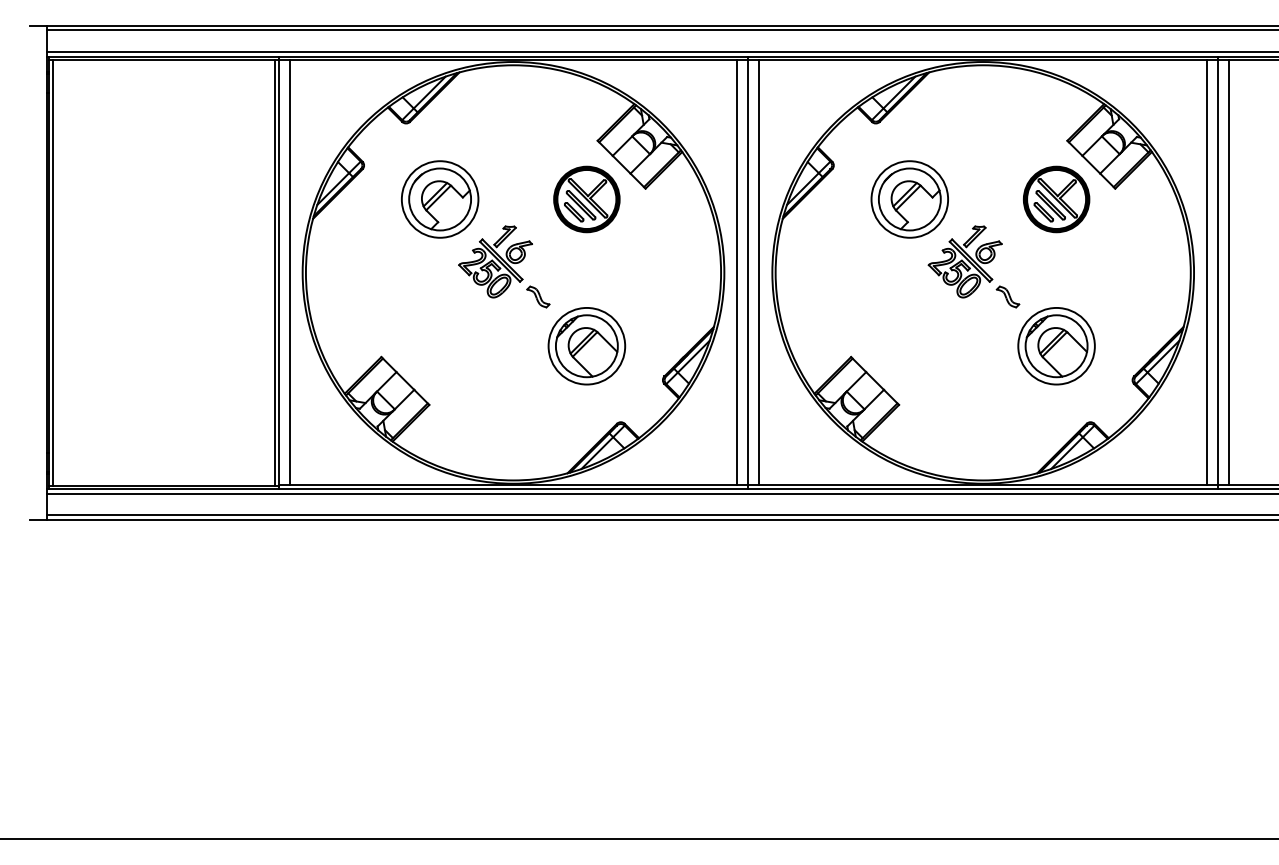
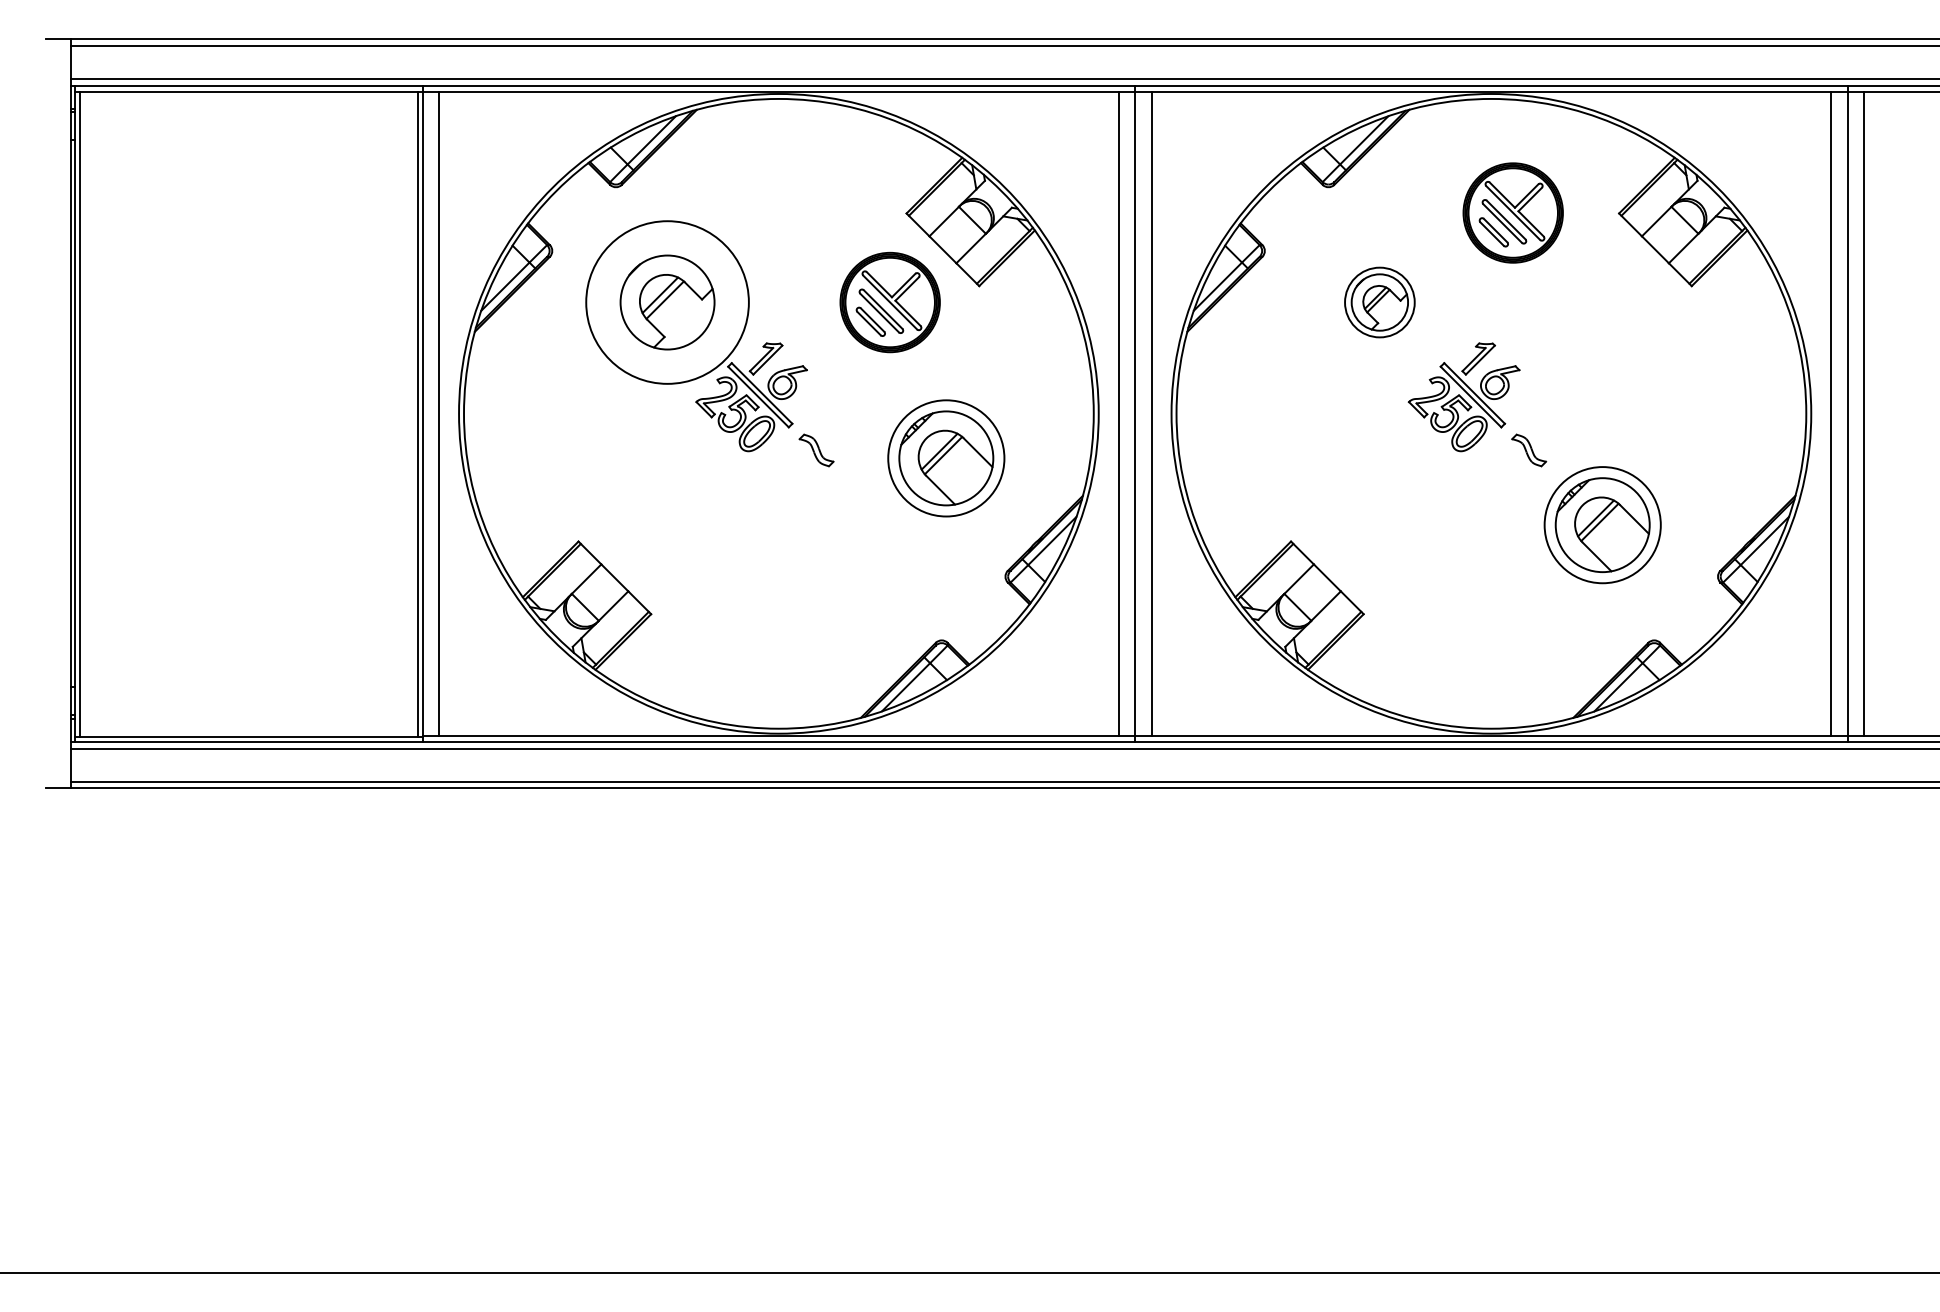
circle: (439, 199) -> (666, 302), size x1.4
part: (909, 199) -> (1379, 302), size x0.6
part: (1056, 199) -> (1513, 213), moved
part: (586, 346) -> (945, 458), moved

